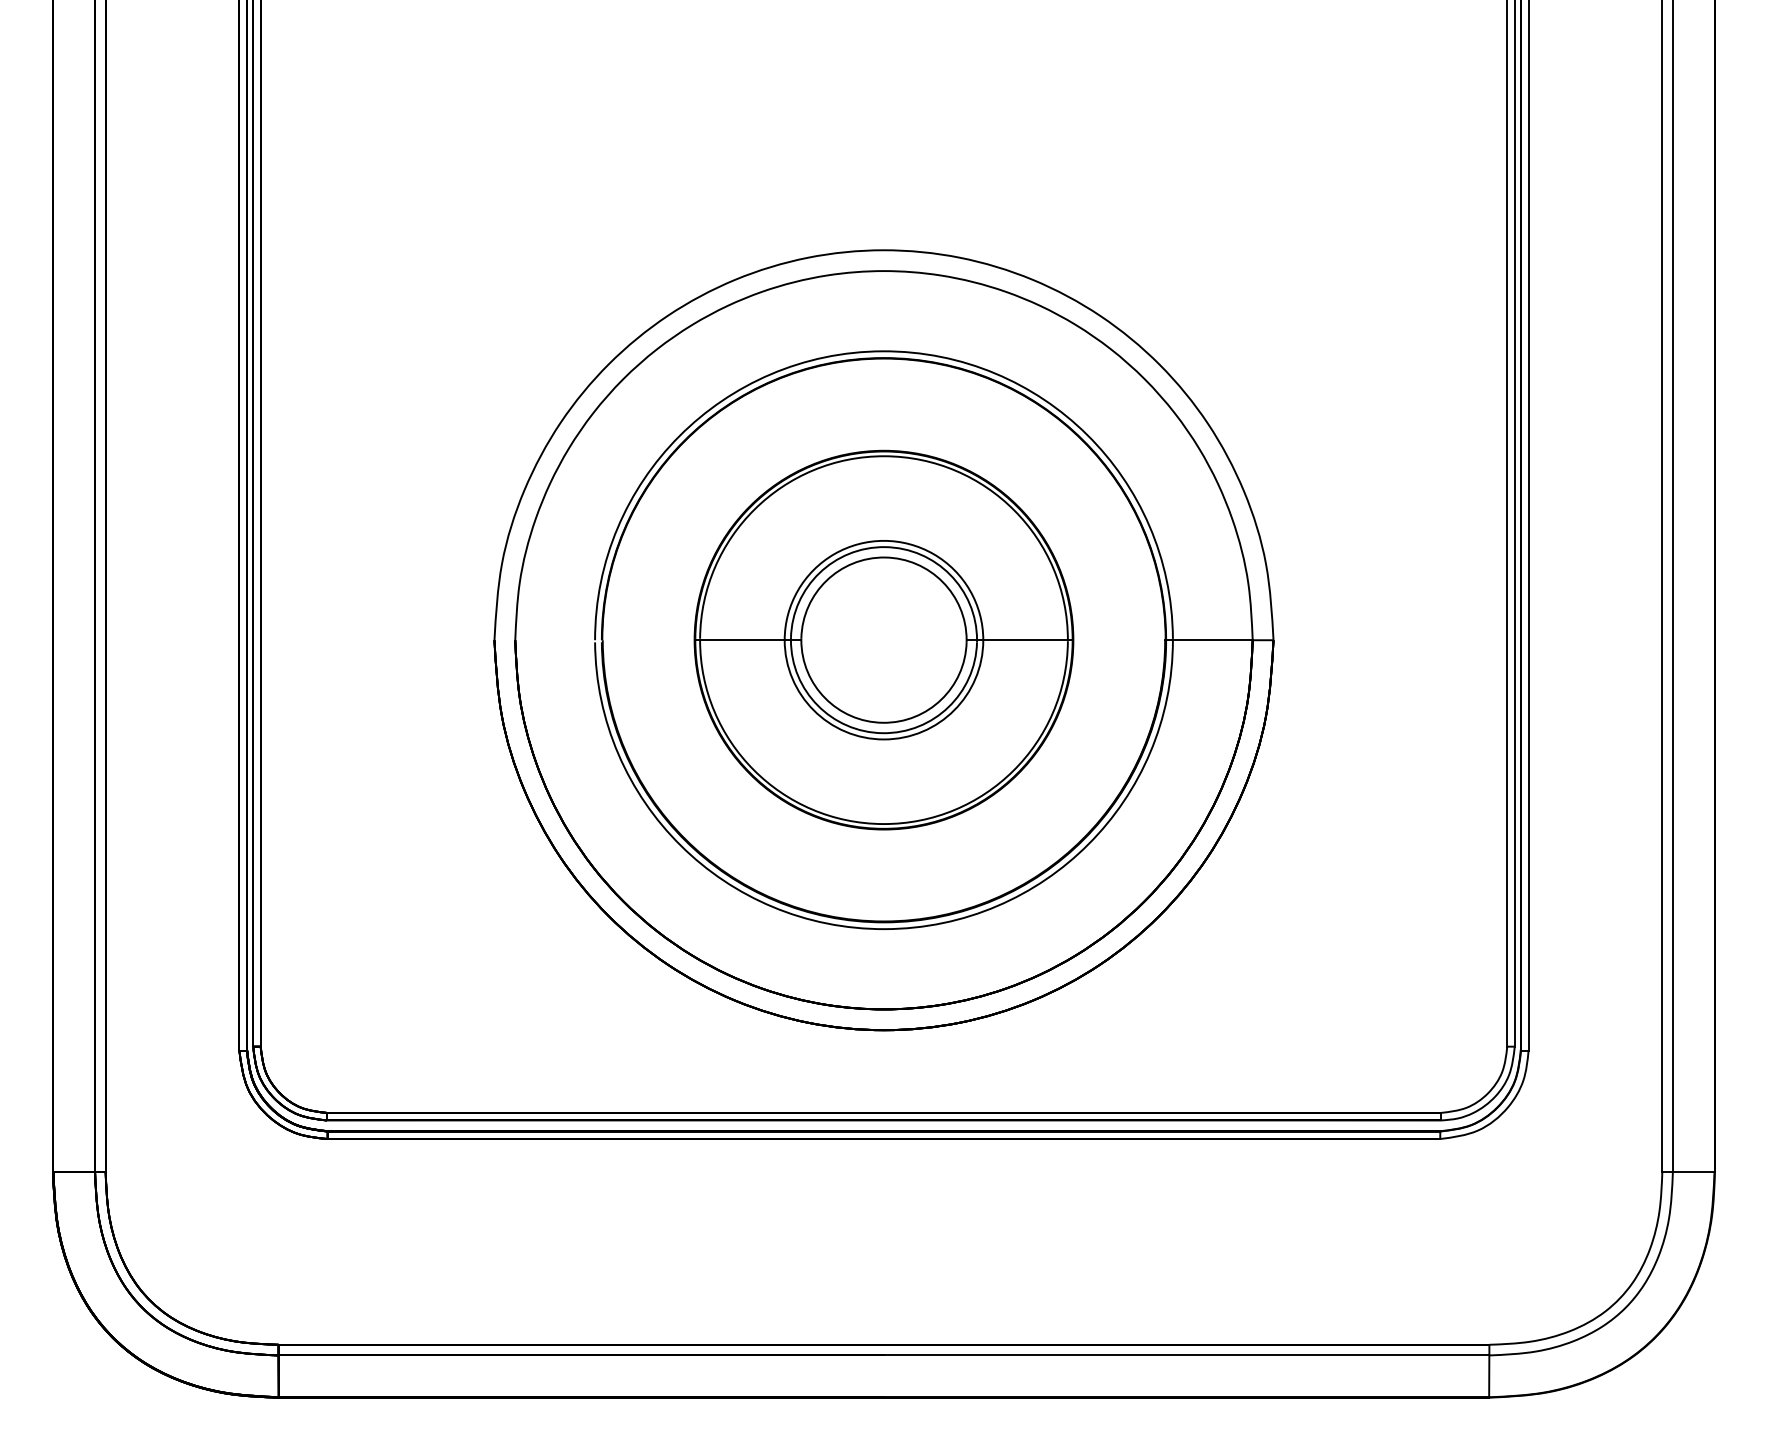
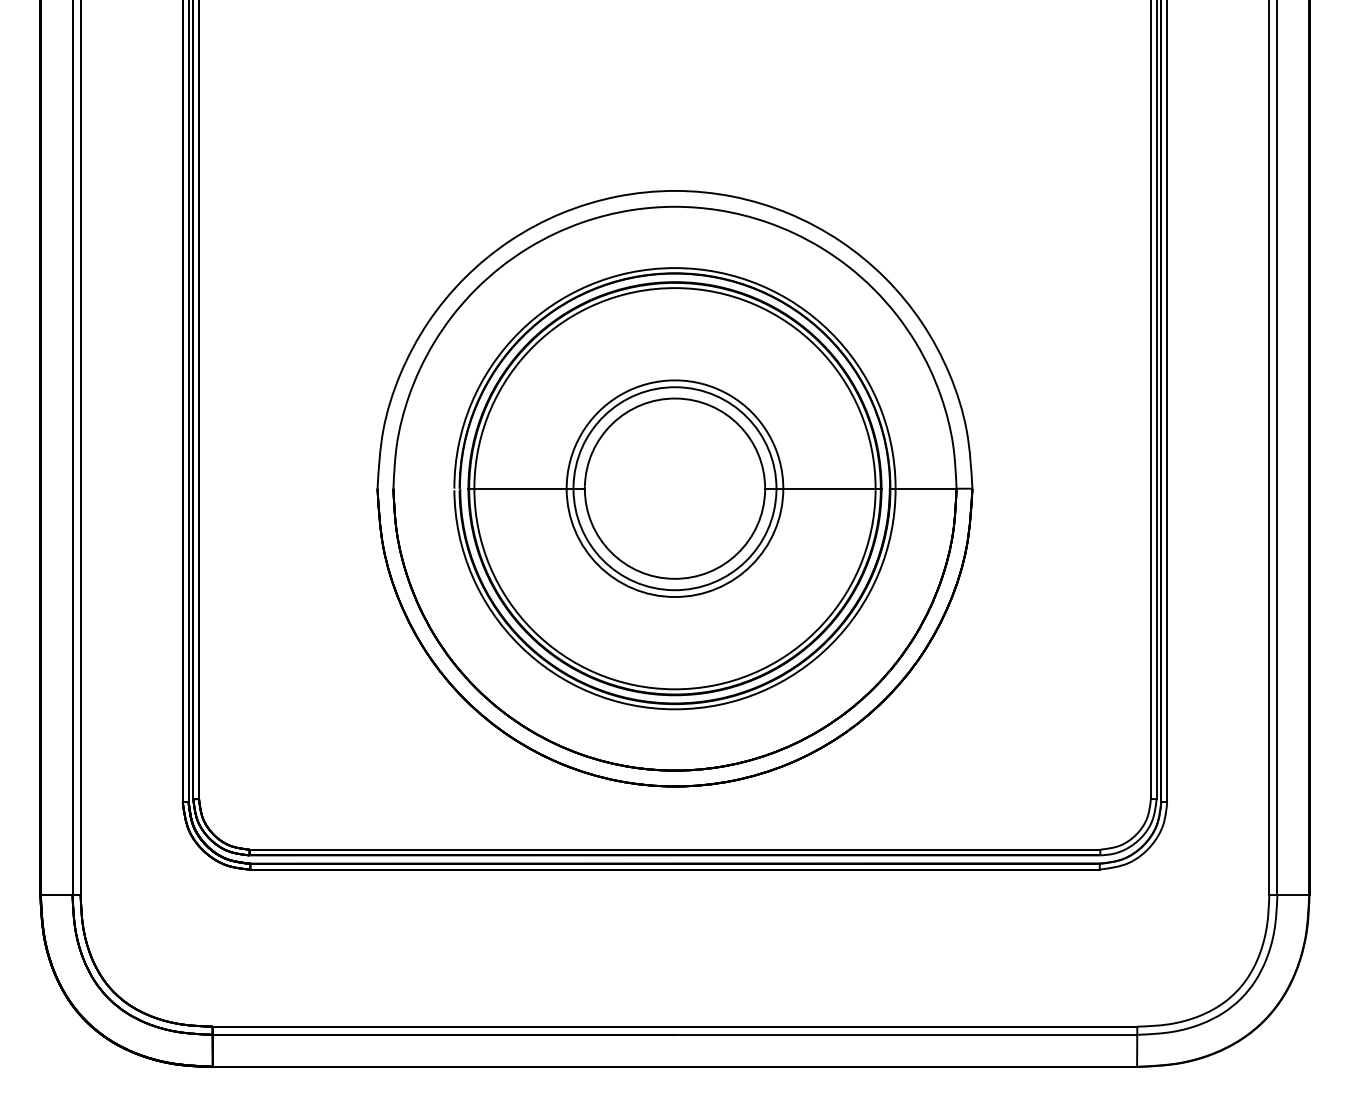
part: (883, 639) -> (674, 488), size x1.43

